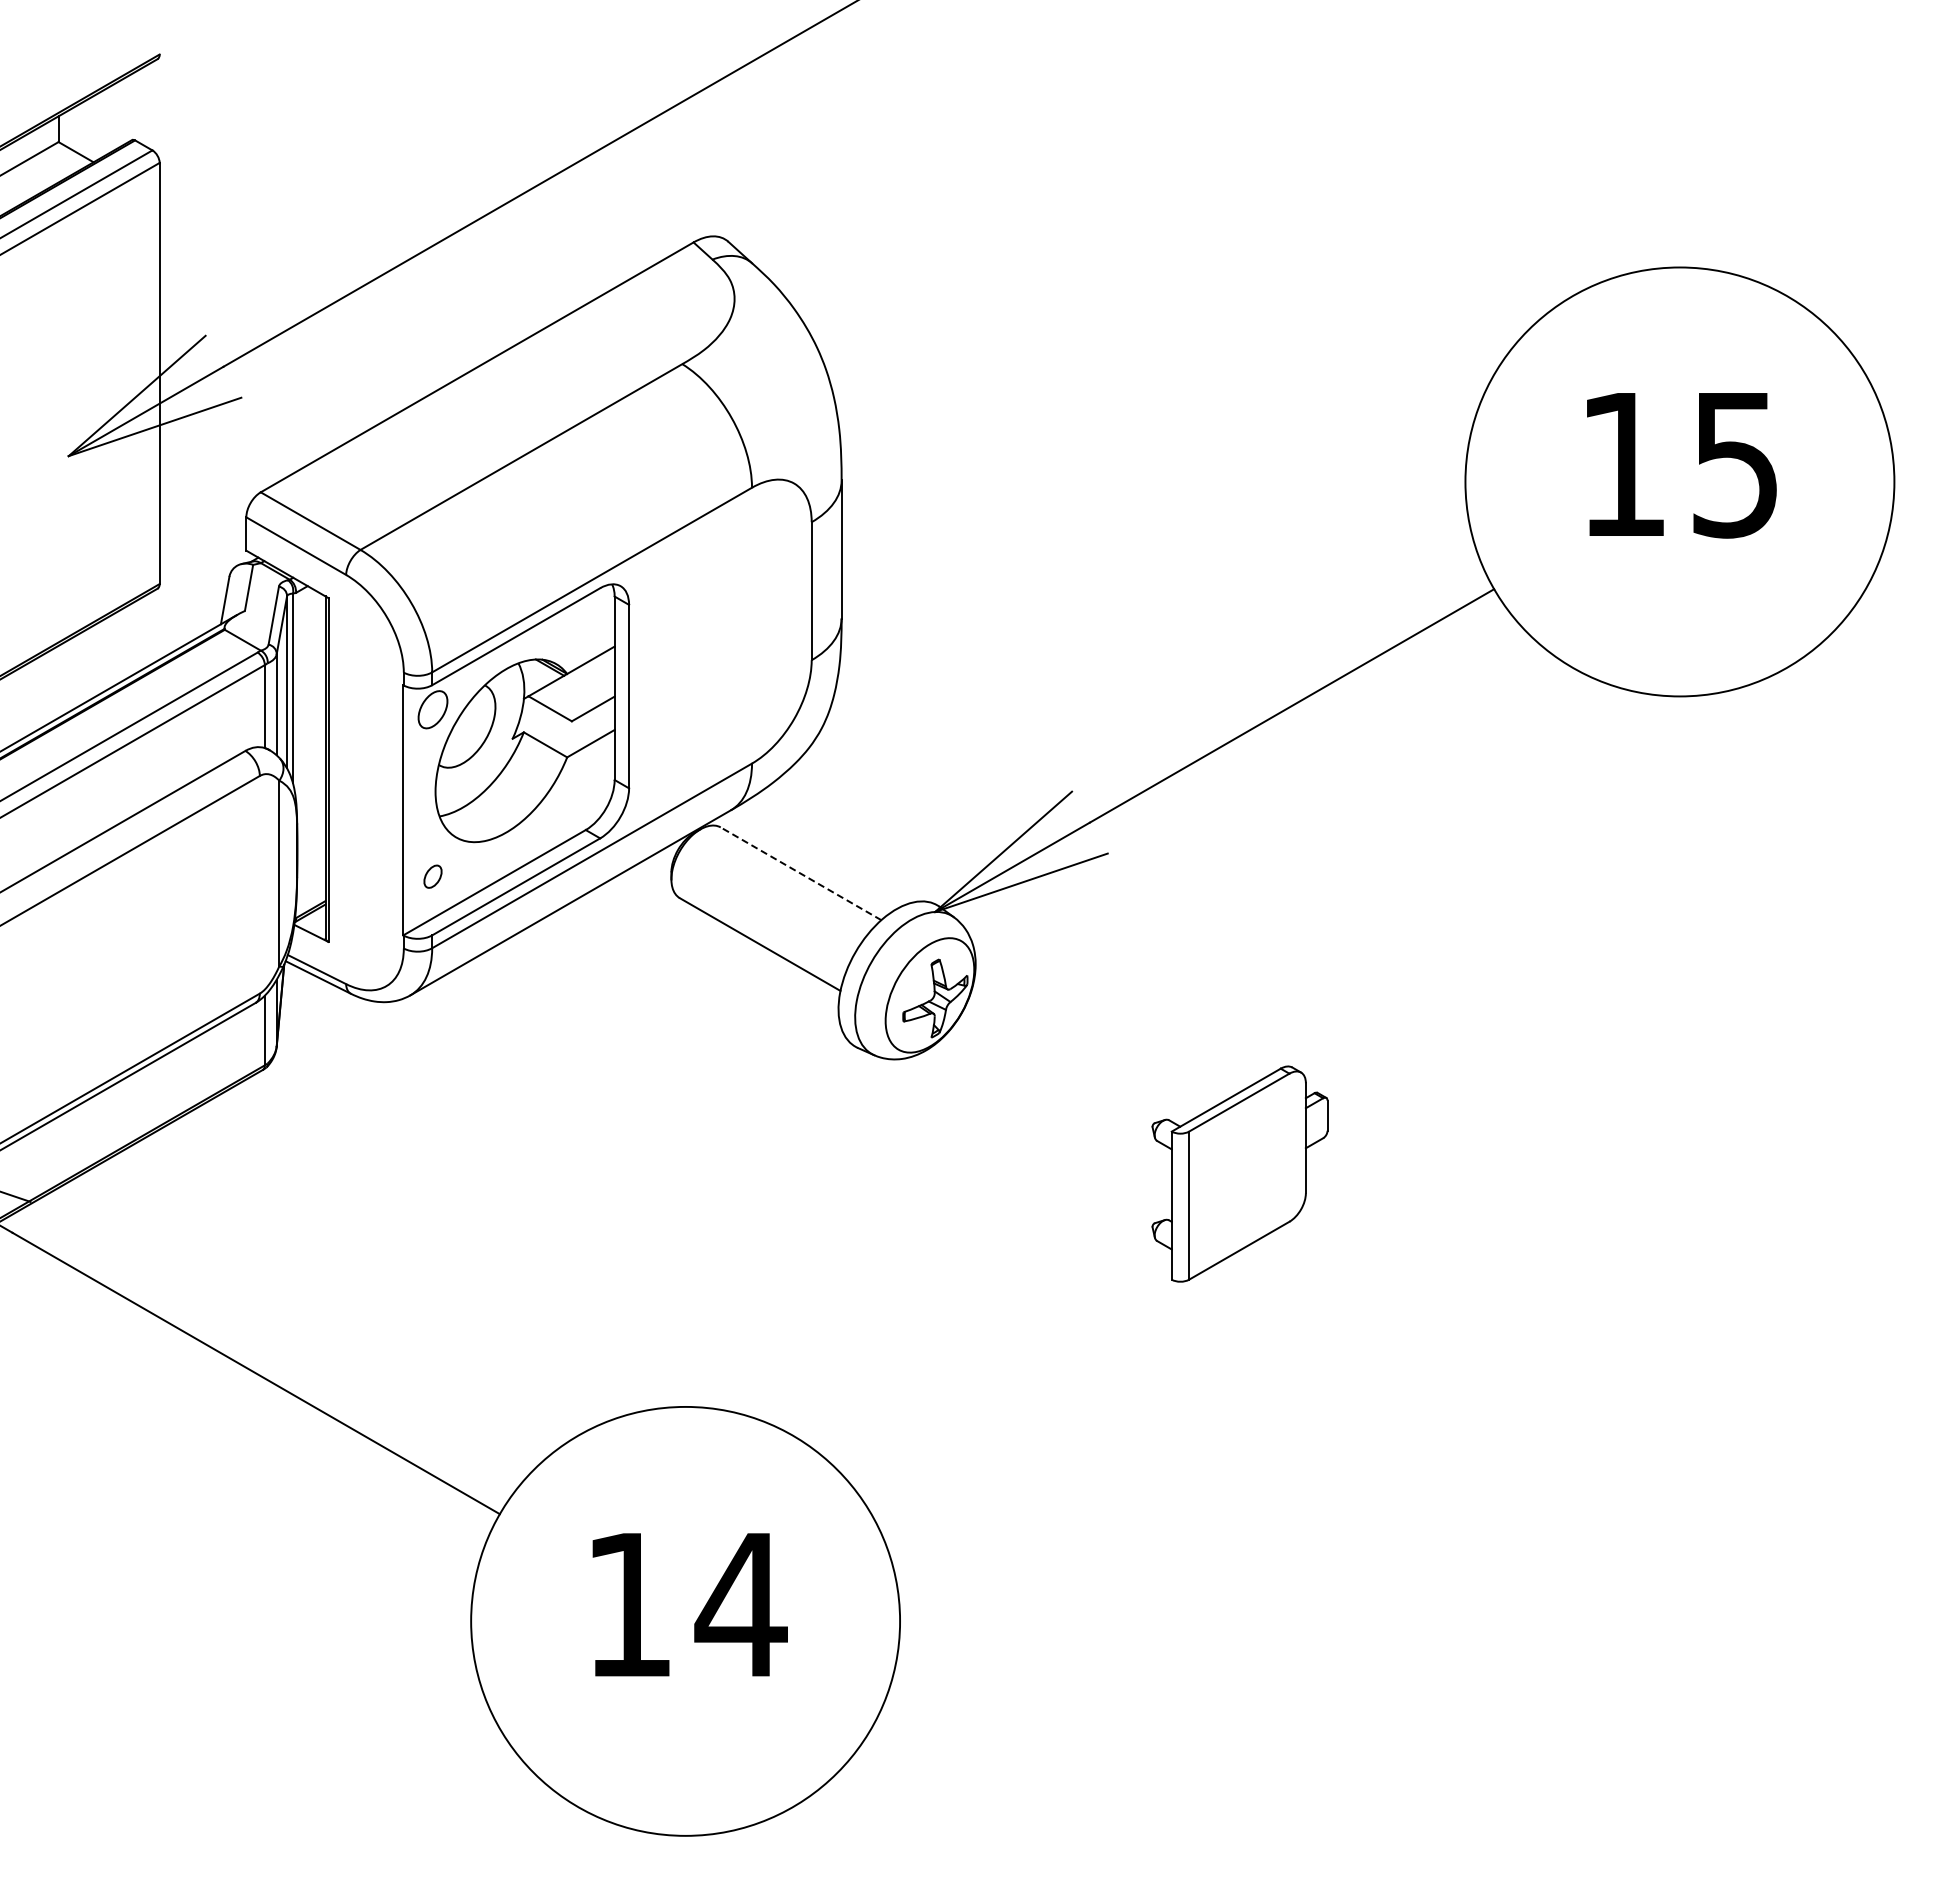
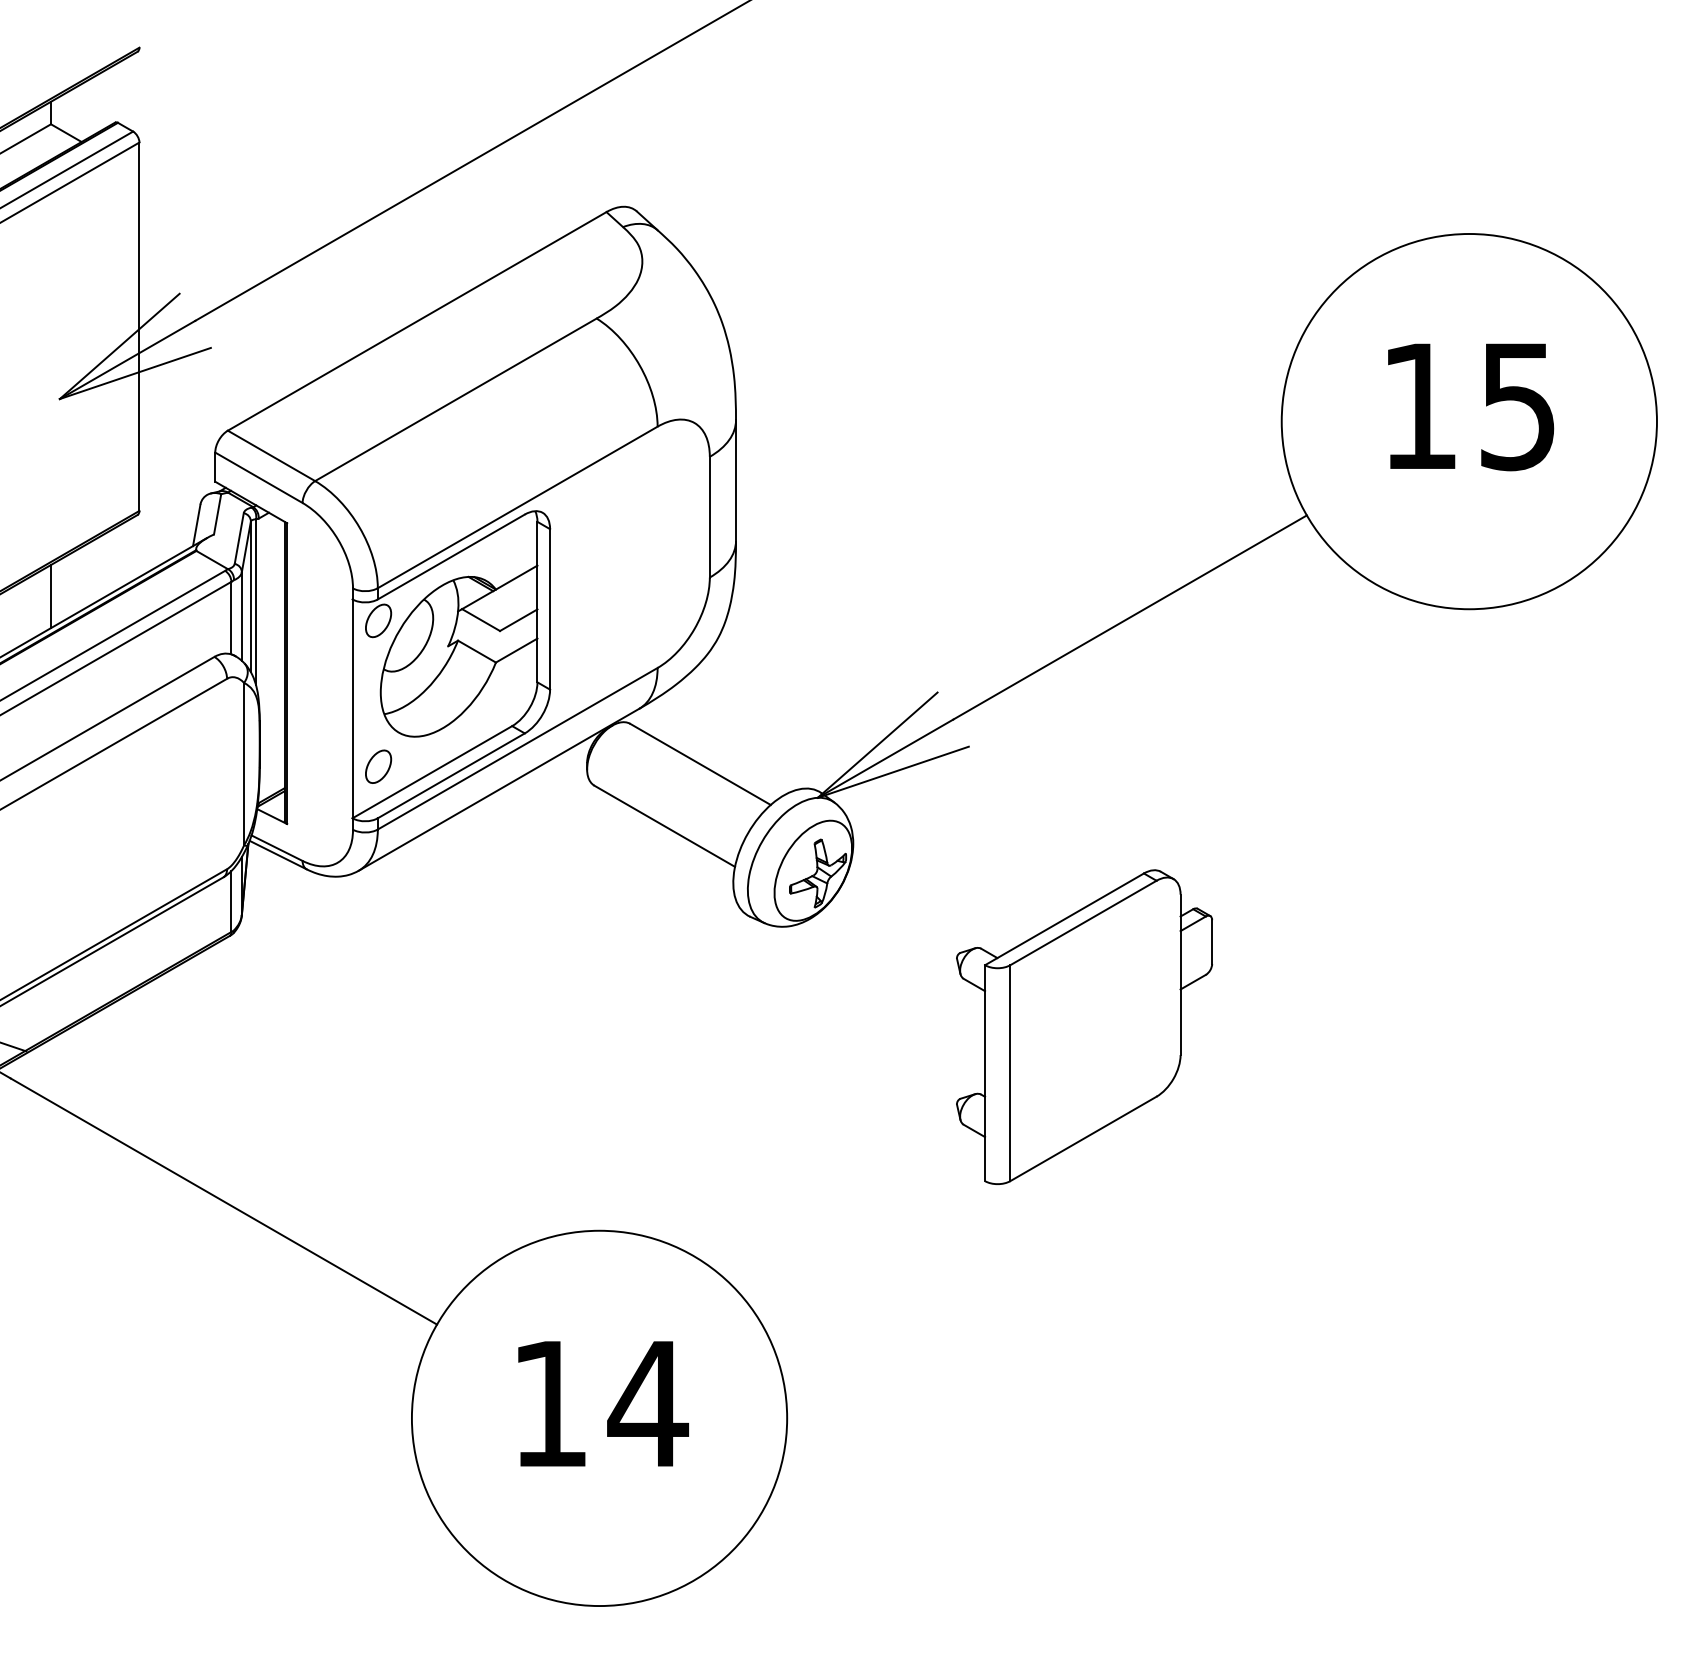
line: (58, 681) -> (50, 596), added
line: (801, 873) -> (700, 764), dashed -> solid
part: (432, 876) -> (378, 766), size x1.67
part: (1239, 1173) -> (1084, 1026), size x1.67

